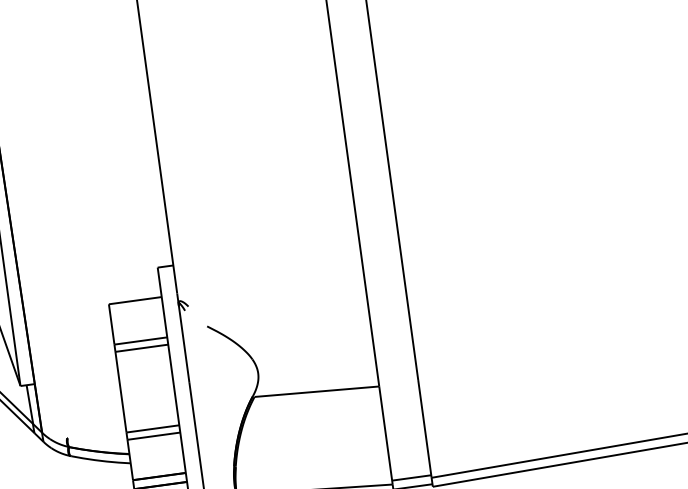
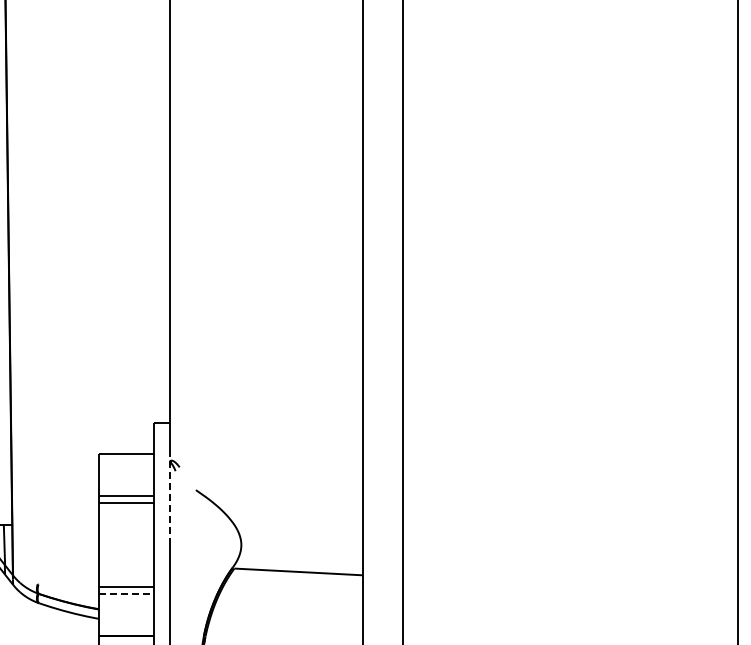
line: (182, 337) -> (169, 498), solid -> dashed
line: (154, 436) -> (126, 594), solid -> dashed

